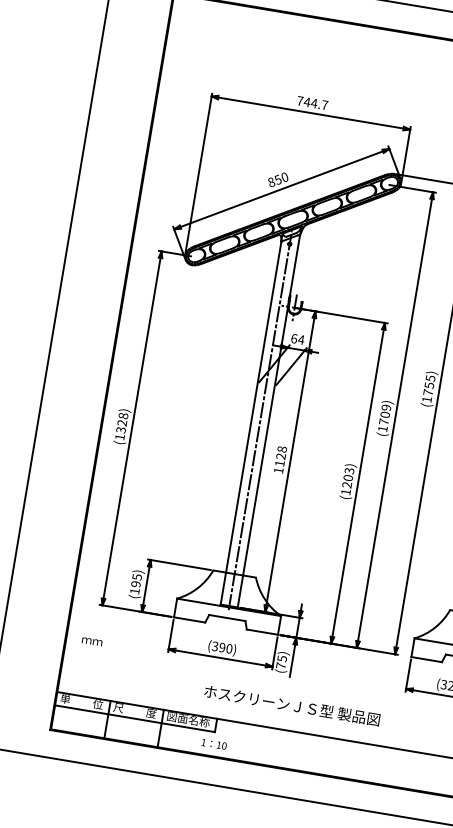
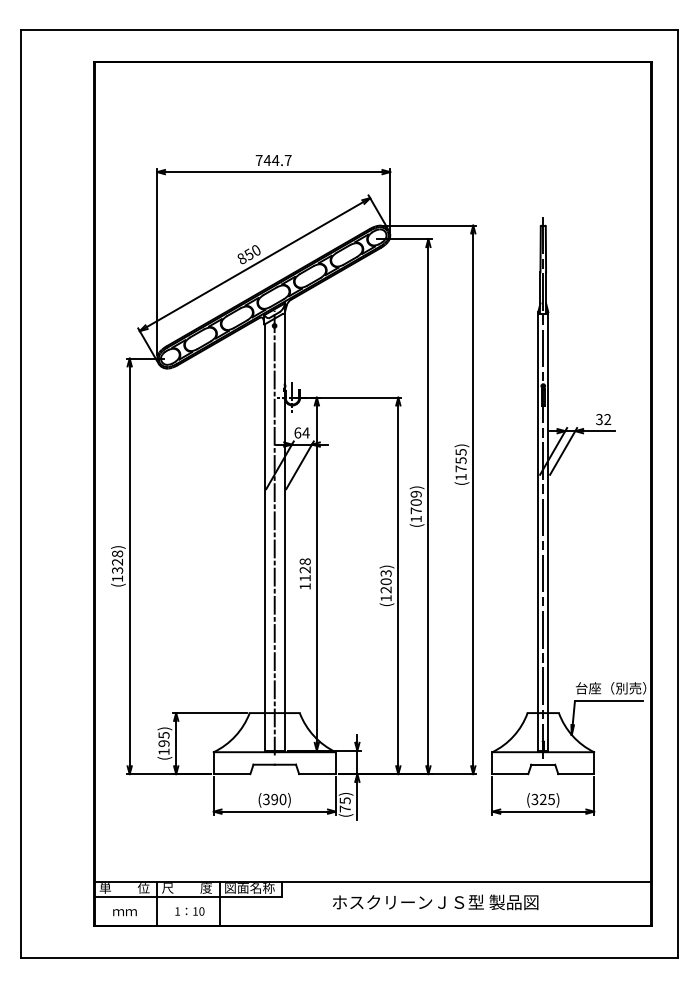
text: (91, 641) -> (124, 912), moved
text: (292, 705) -> (435, 902), moved
text: (213, 744) -> (189, 911), moved

